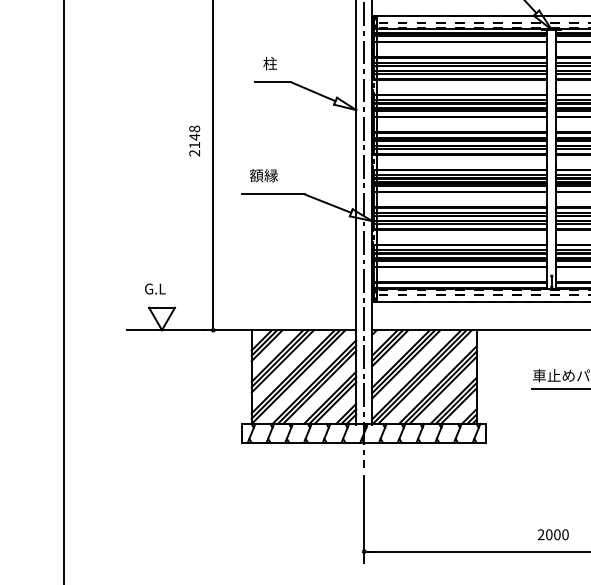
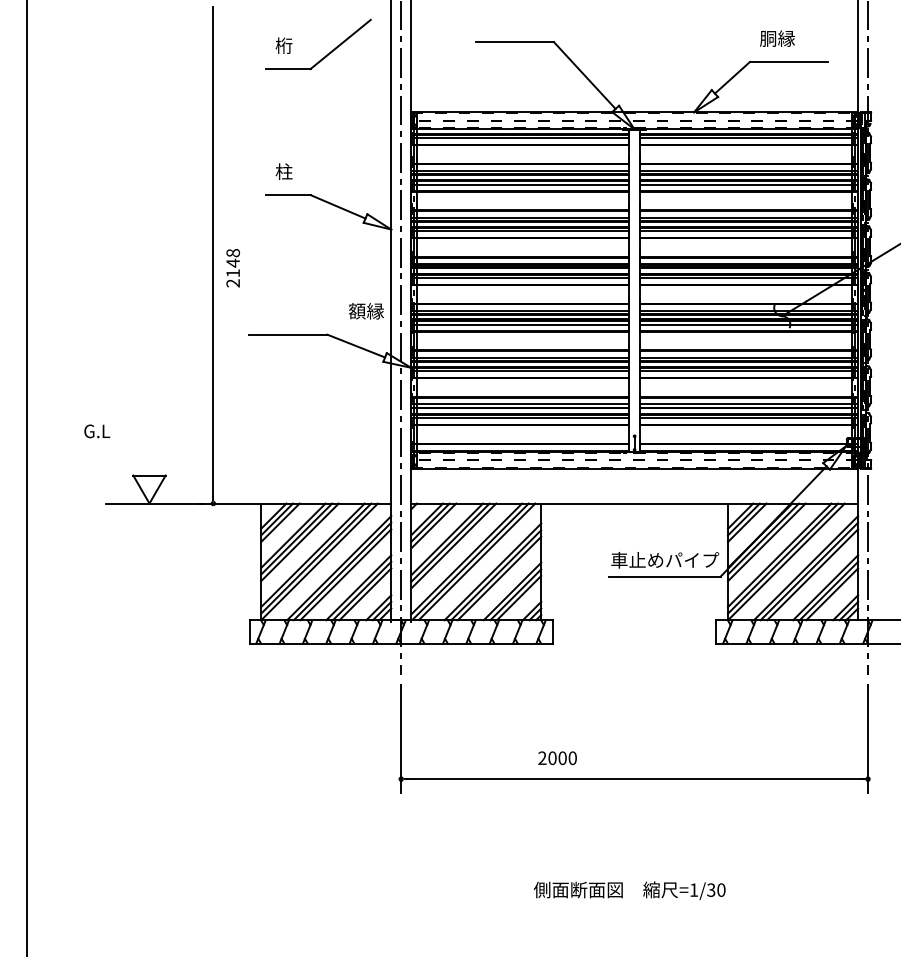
text: (194, 141) -> (232, 268), moved
text: (264, 175) -> (366, 311), moved
text: (155, 289) -> (97, 431), moved
text: (553, 534) -> (557, 758), moved

